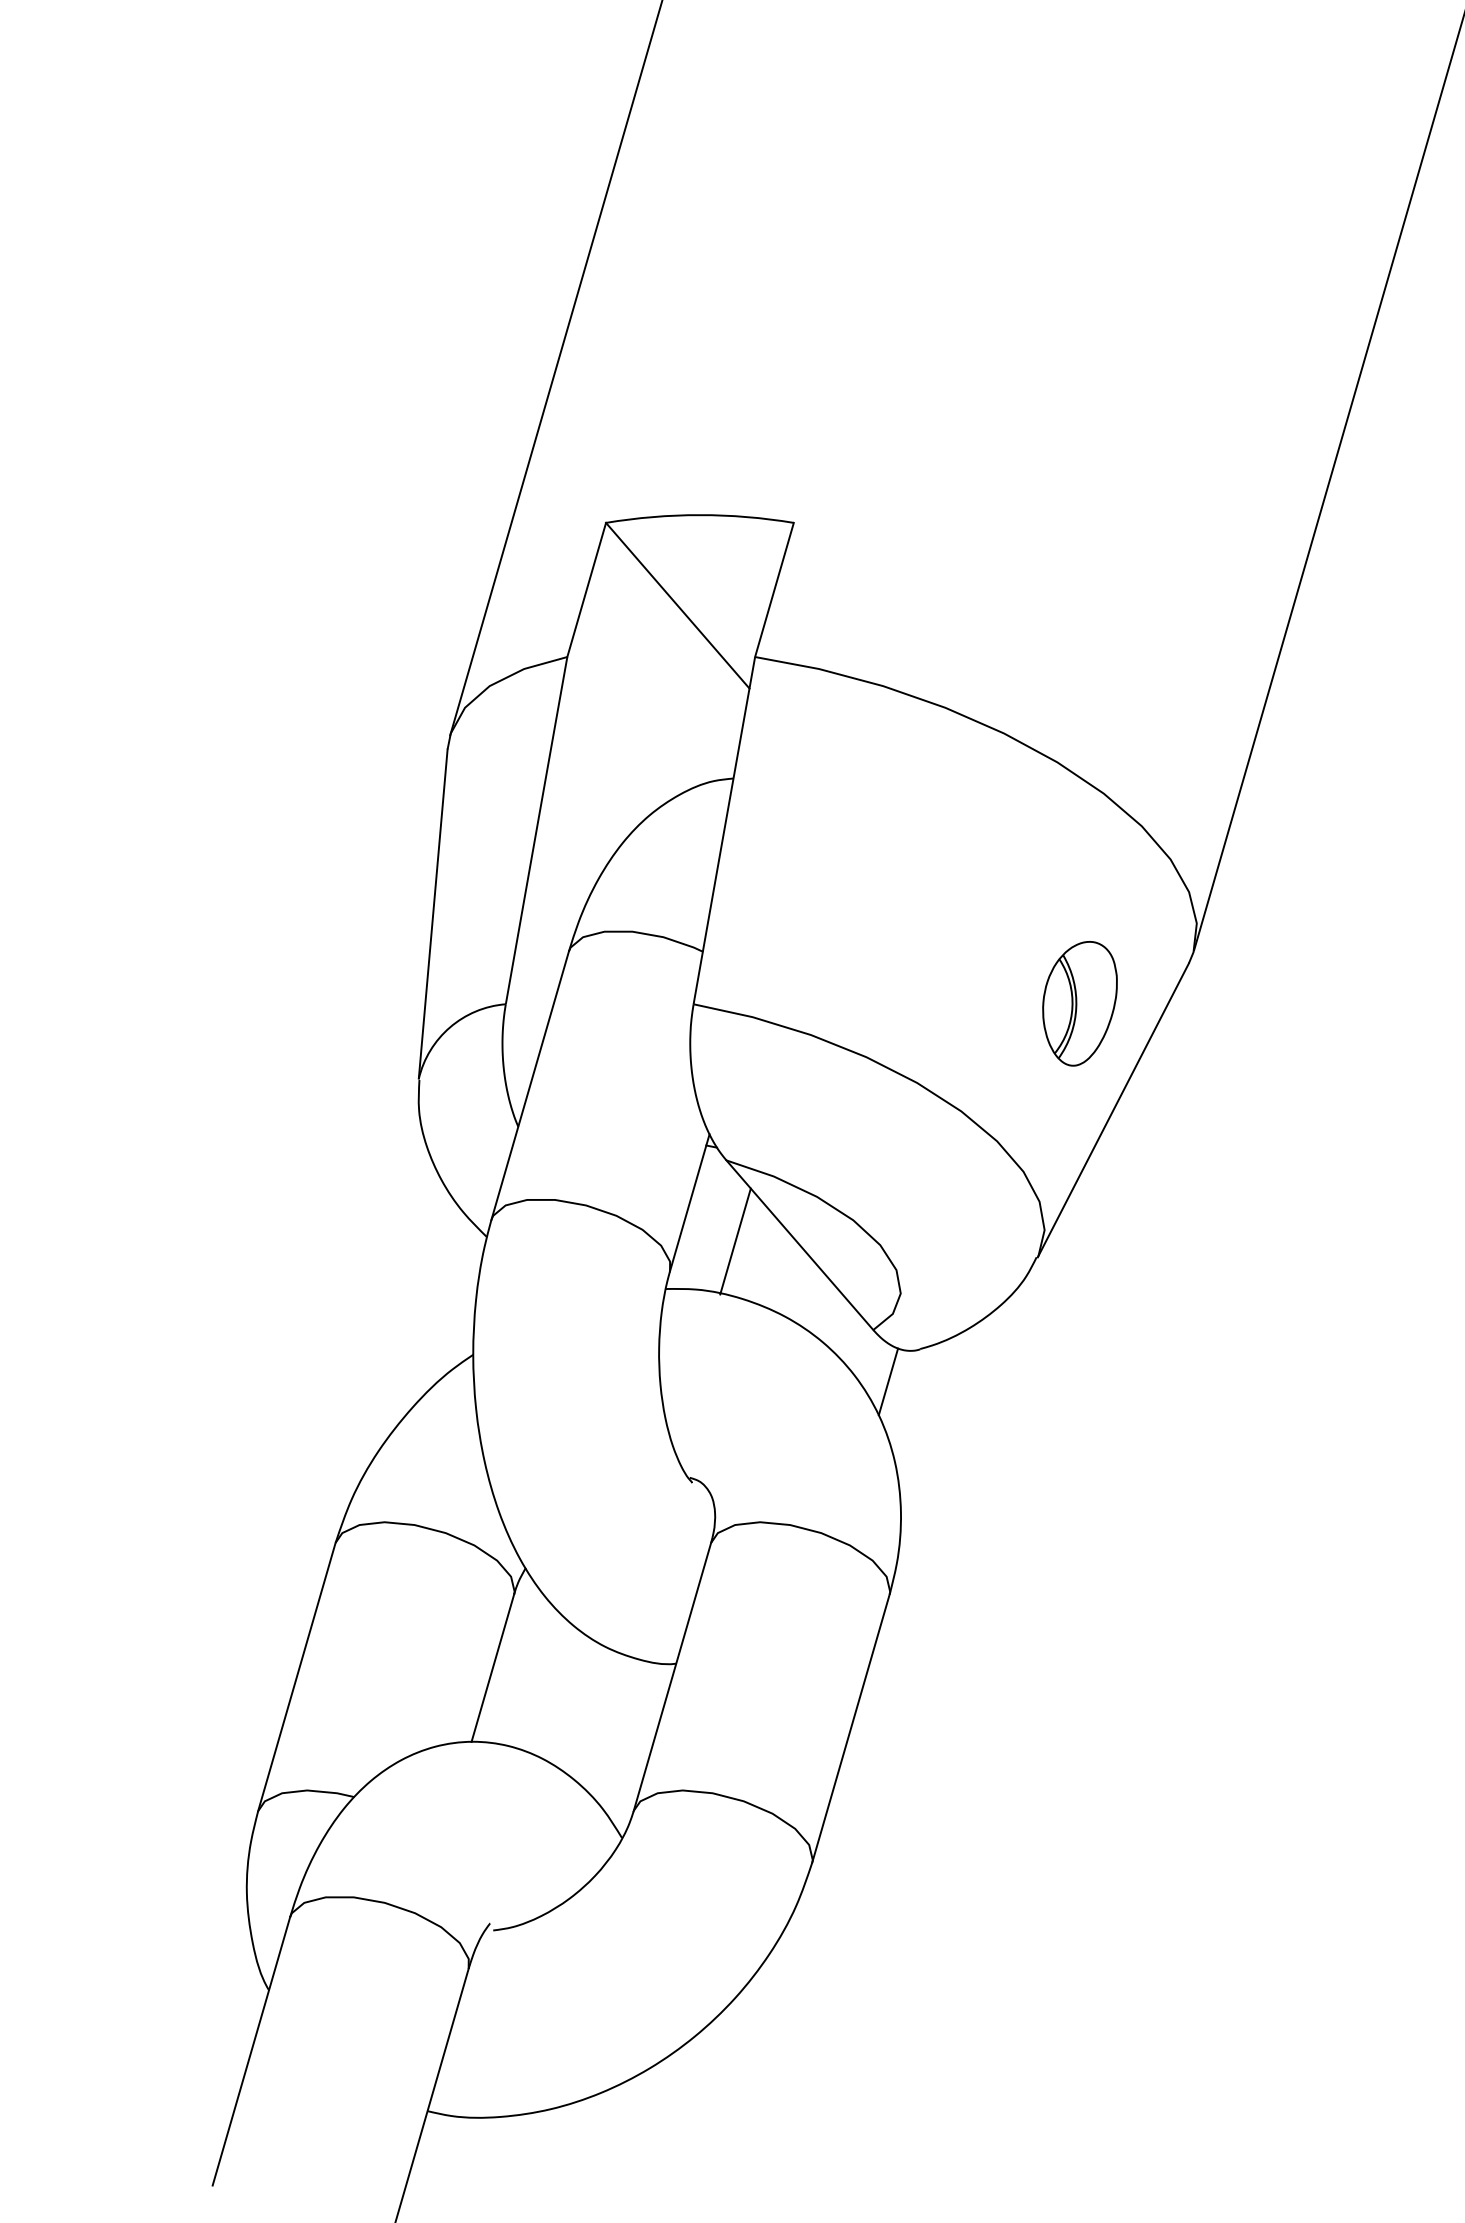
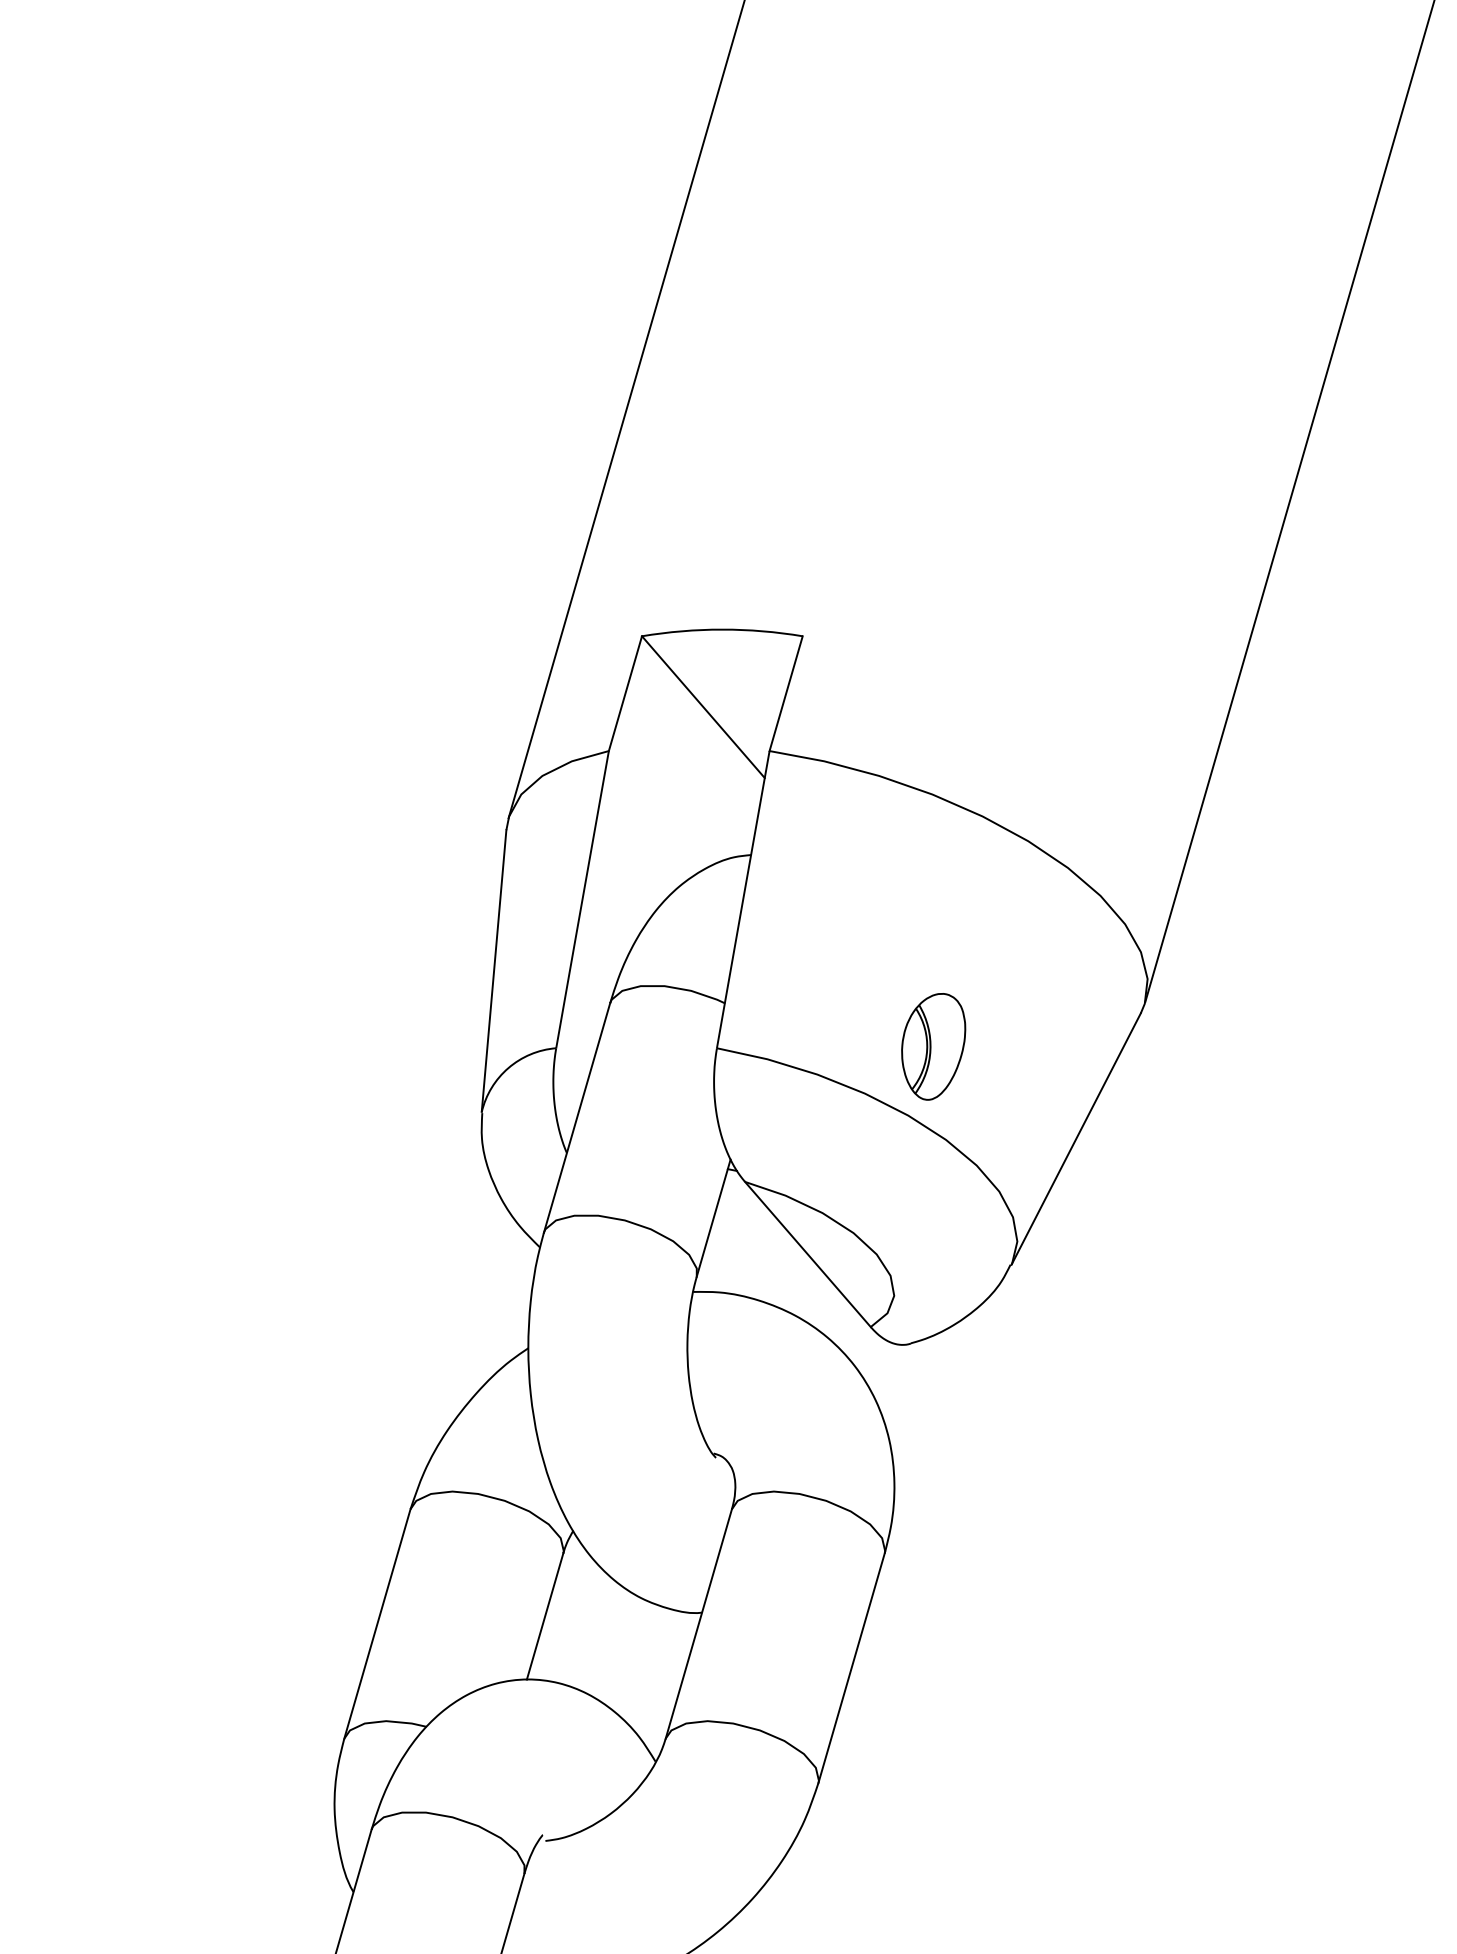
part: (1079, 1003) -> (933, 1046), moved
line: (735, 1240) -> (752, 1250), removed
line: (888, 1381) -> (883, 1371), removed

